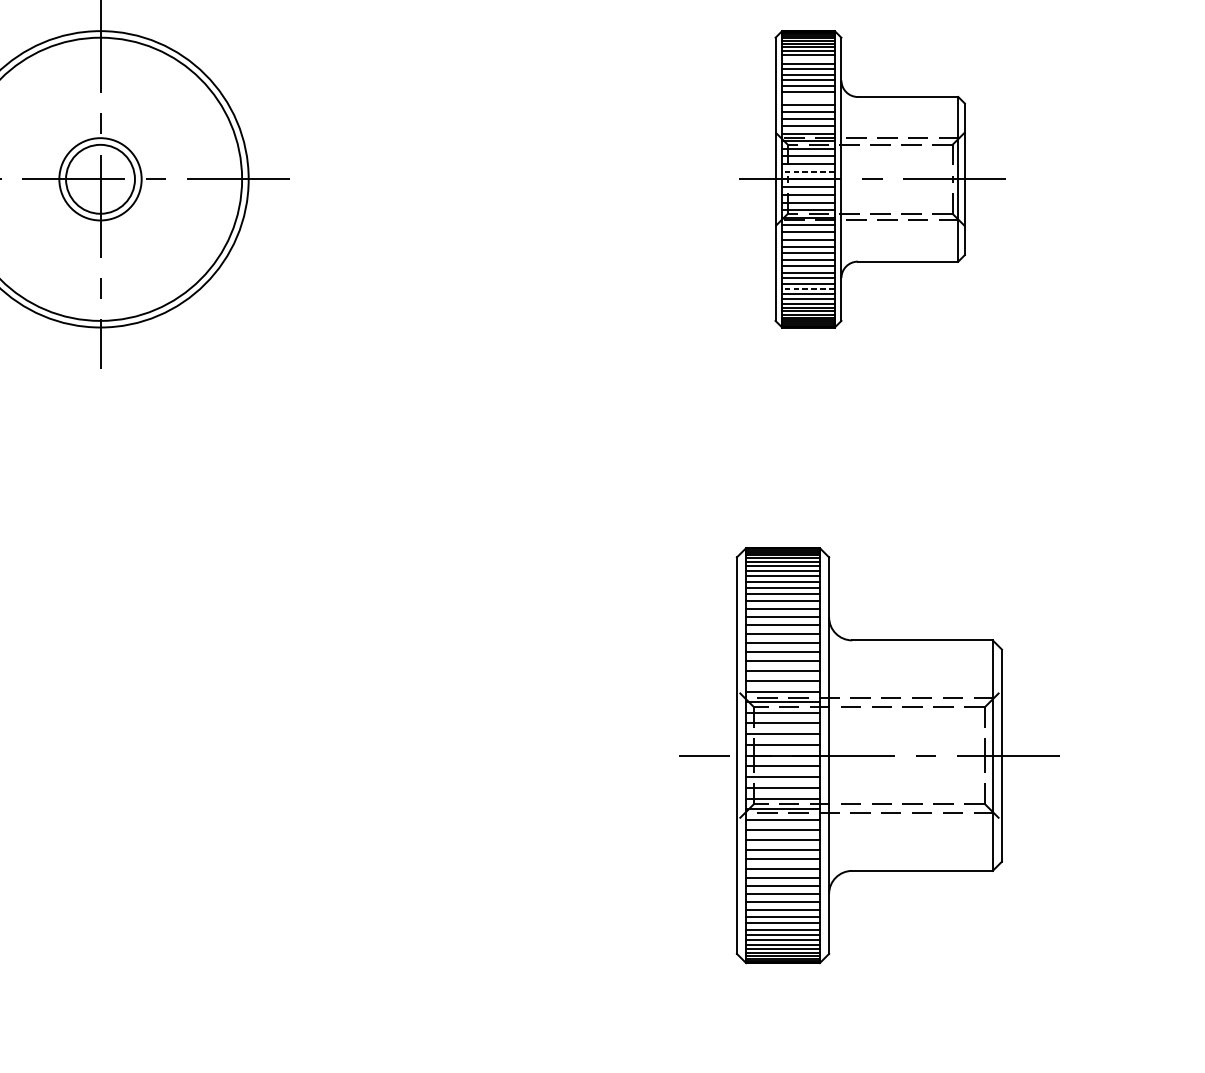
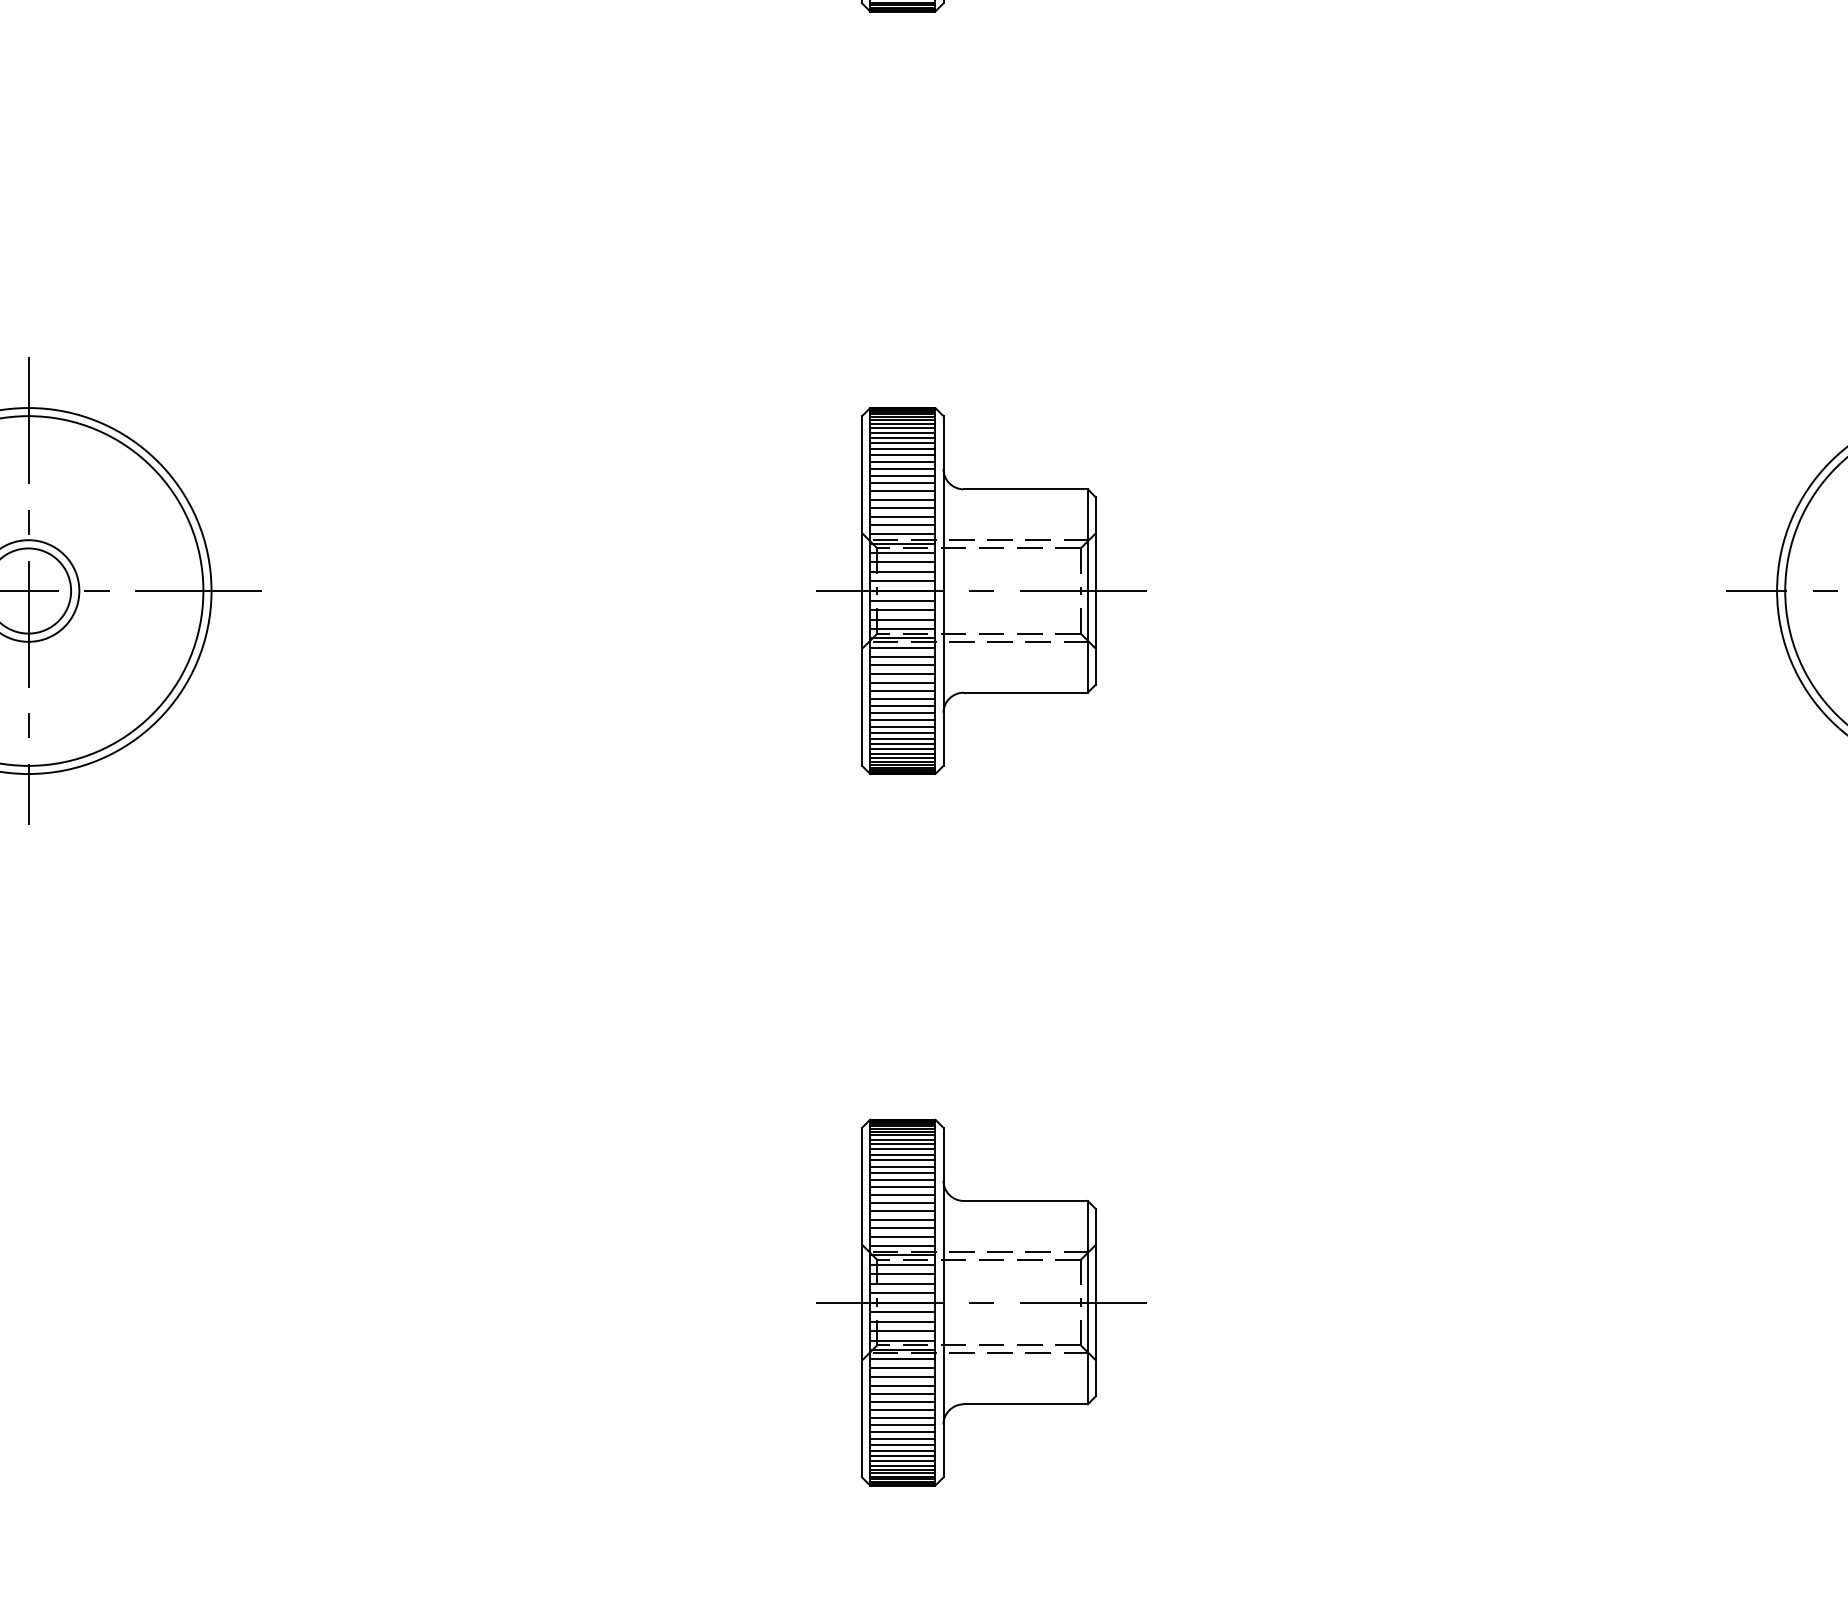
line: (808, 59) -> (902, 442), added
line: (808, 98) -> (902, 491), added
line: (808, 171) -> (902, 581), dashed -> solid
line: (808, 289) -> (902, 727), dashed -> solid
part: (872, 755) -> (981, 1302), size x0.71

